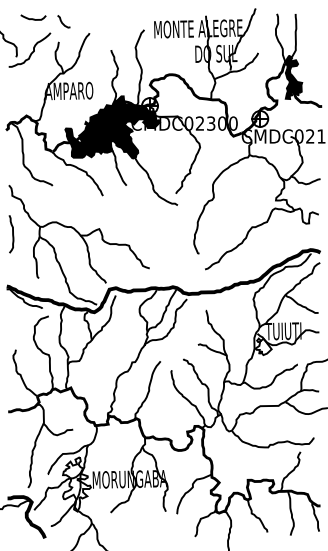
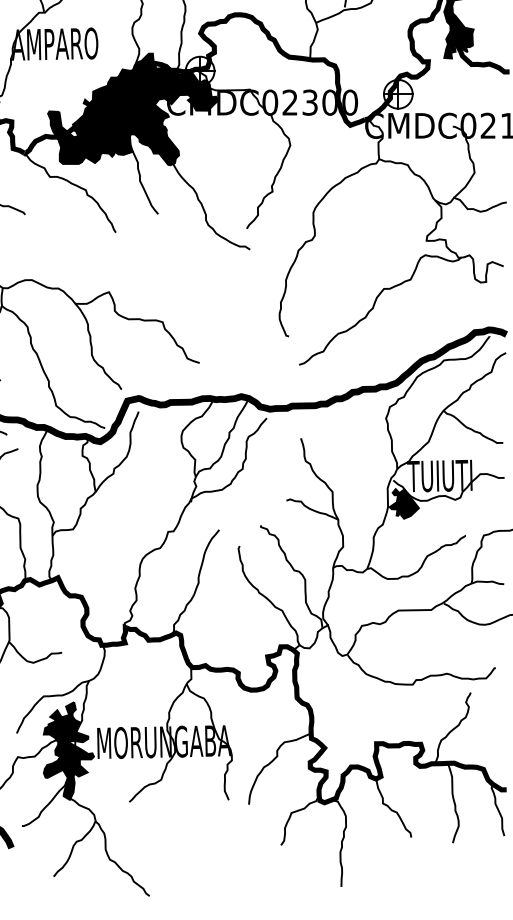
fill: (263, 346) -> (404, 503), added
fill: (76, 484) -> (68, 751), added

